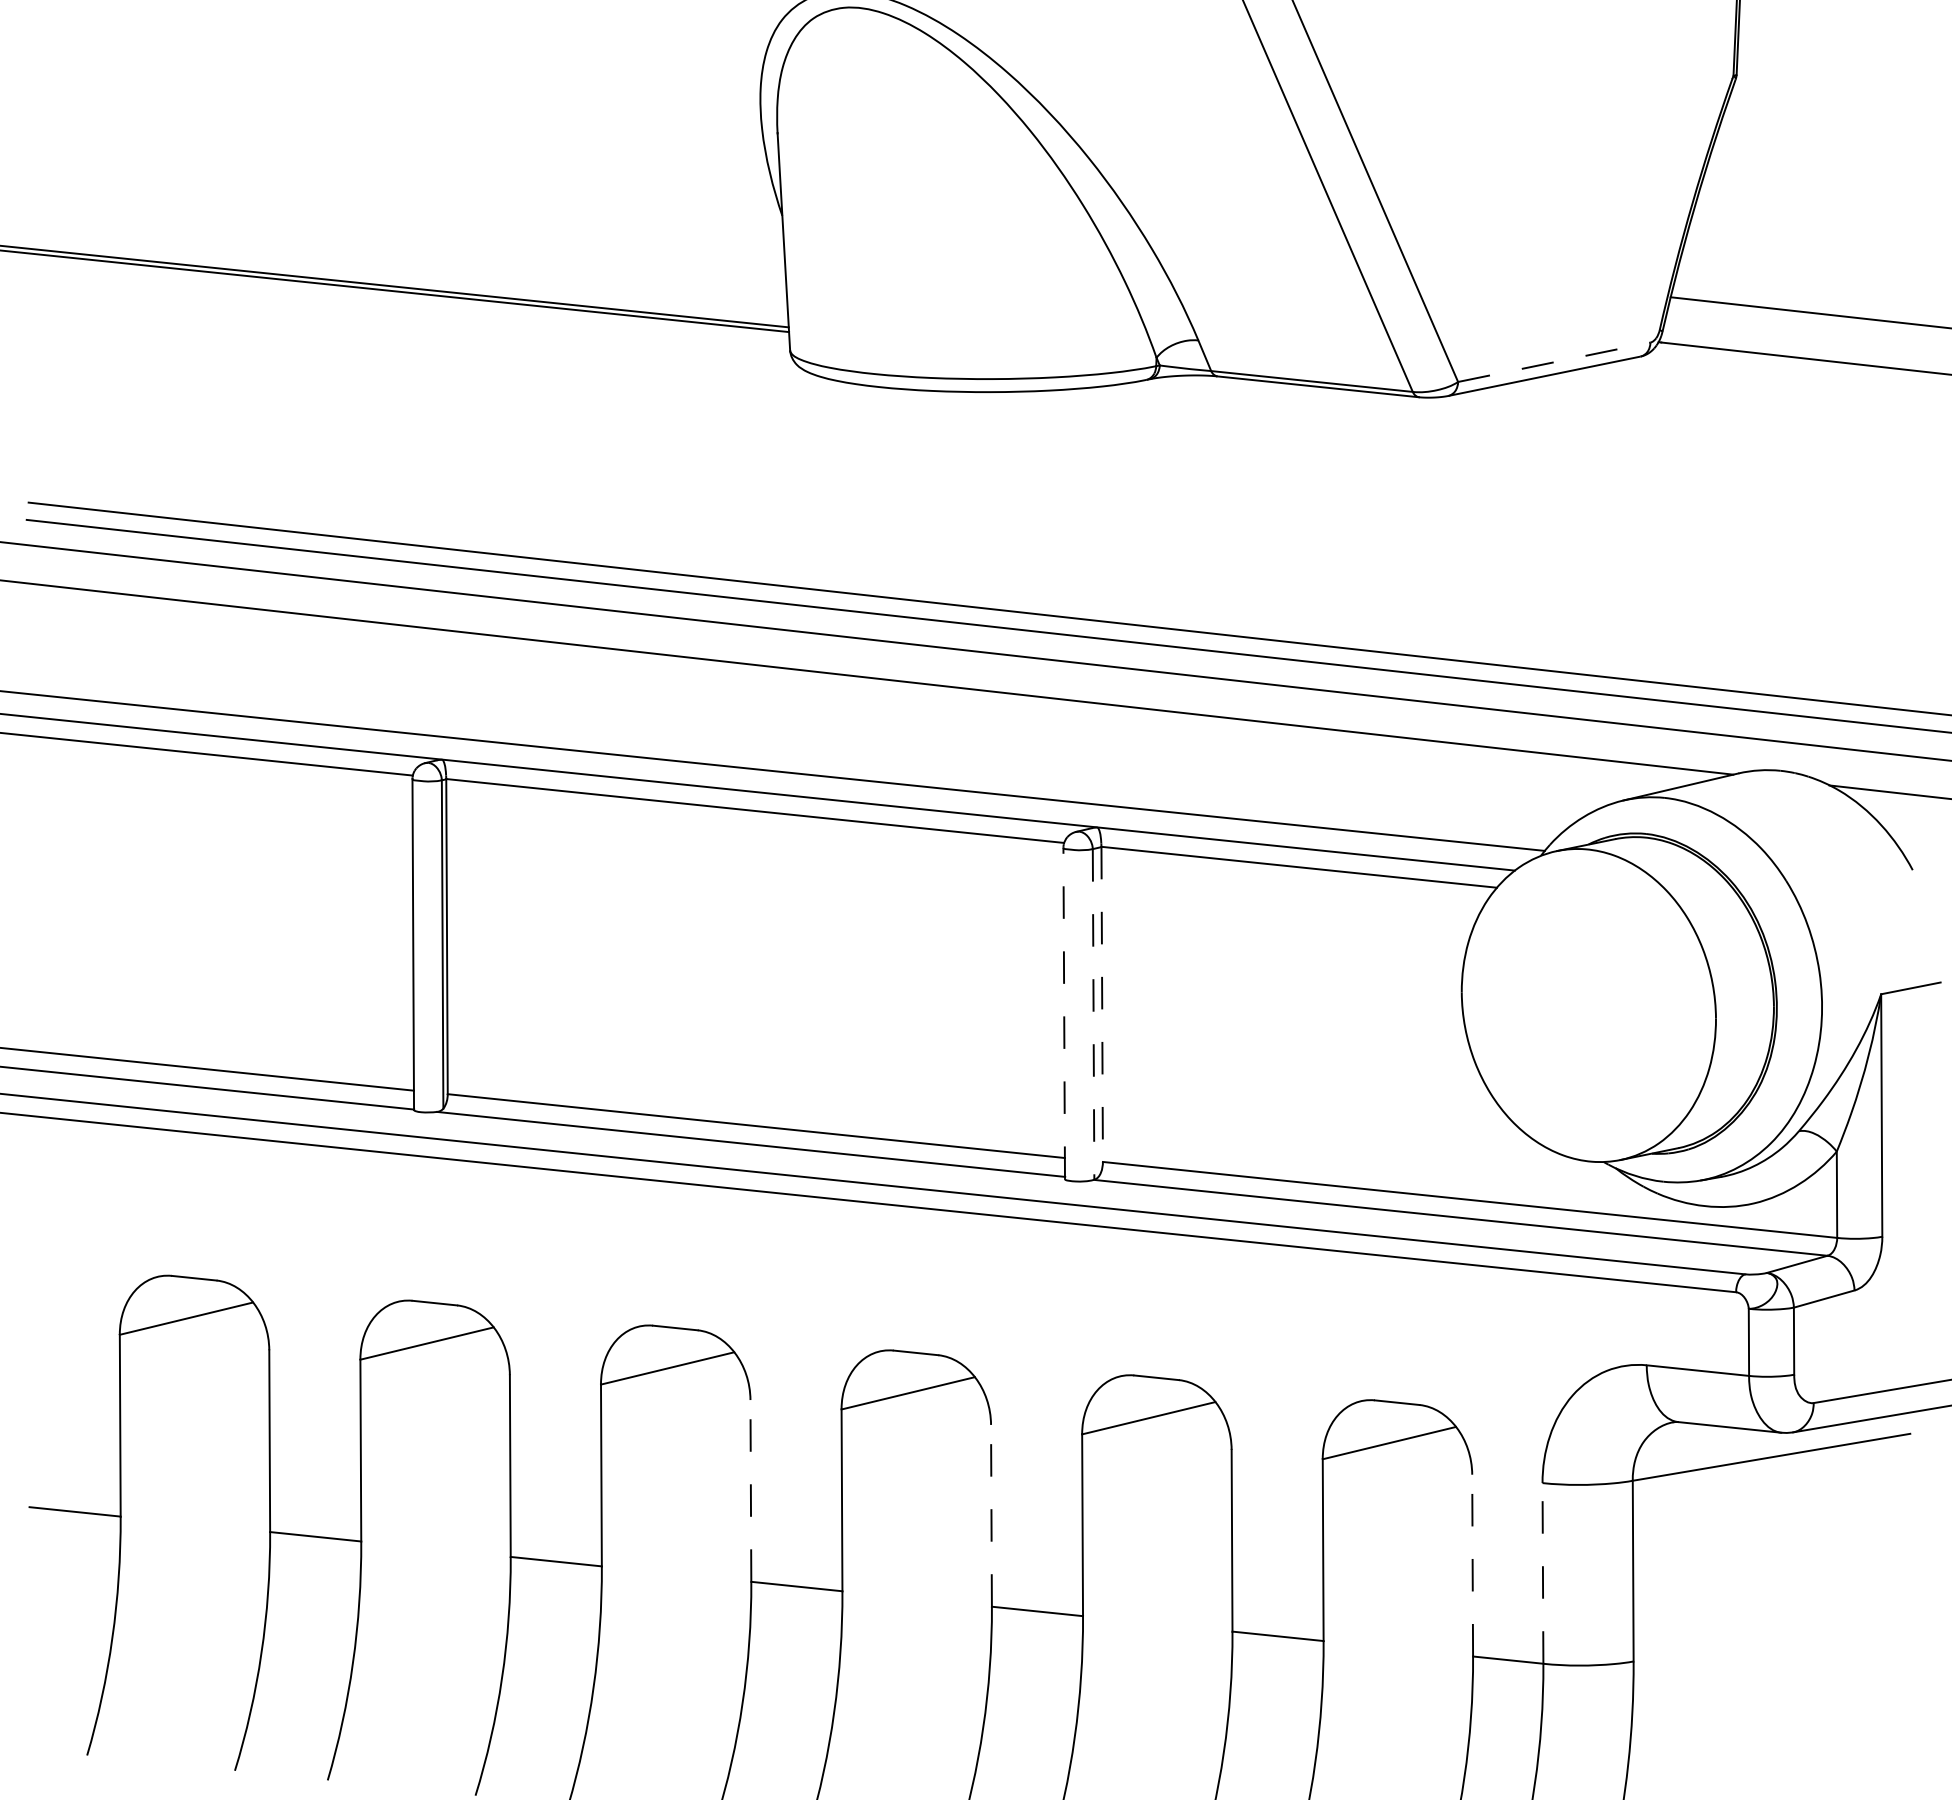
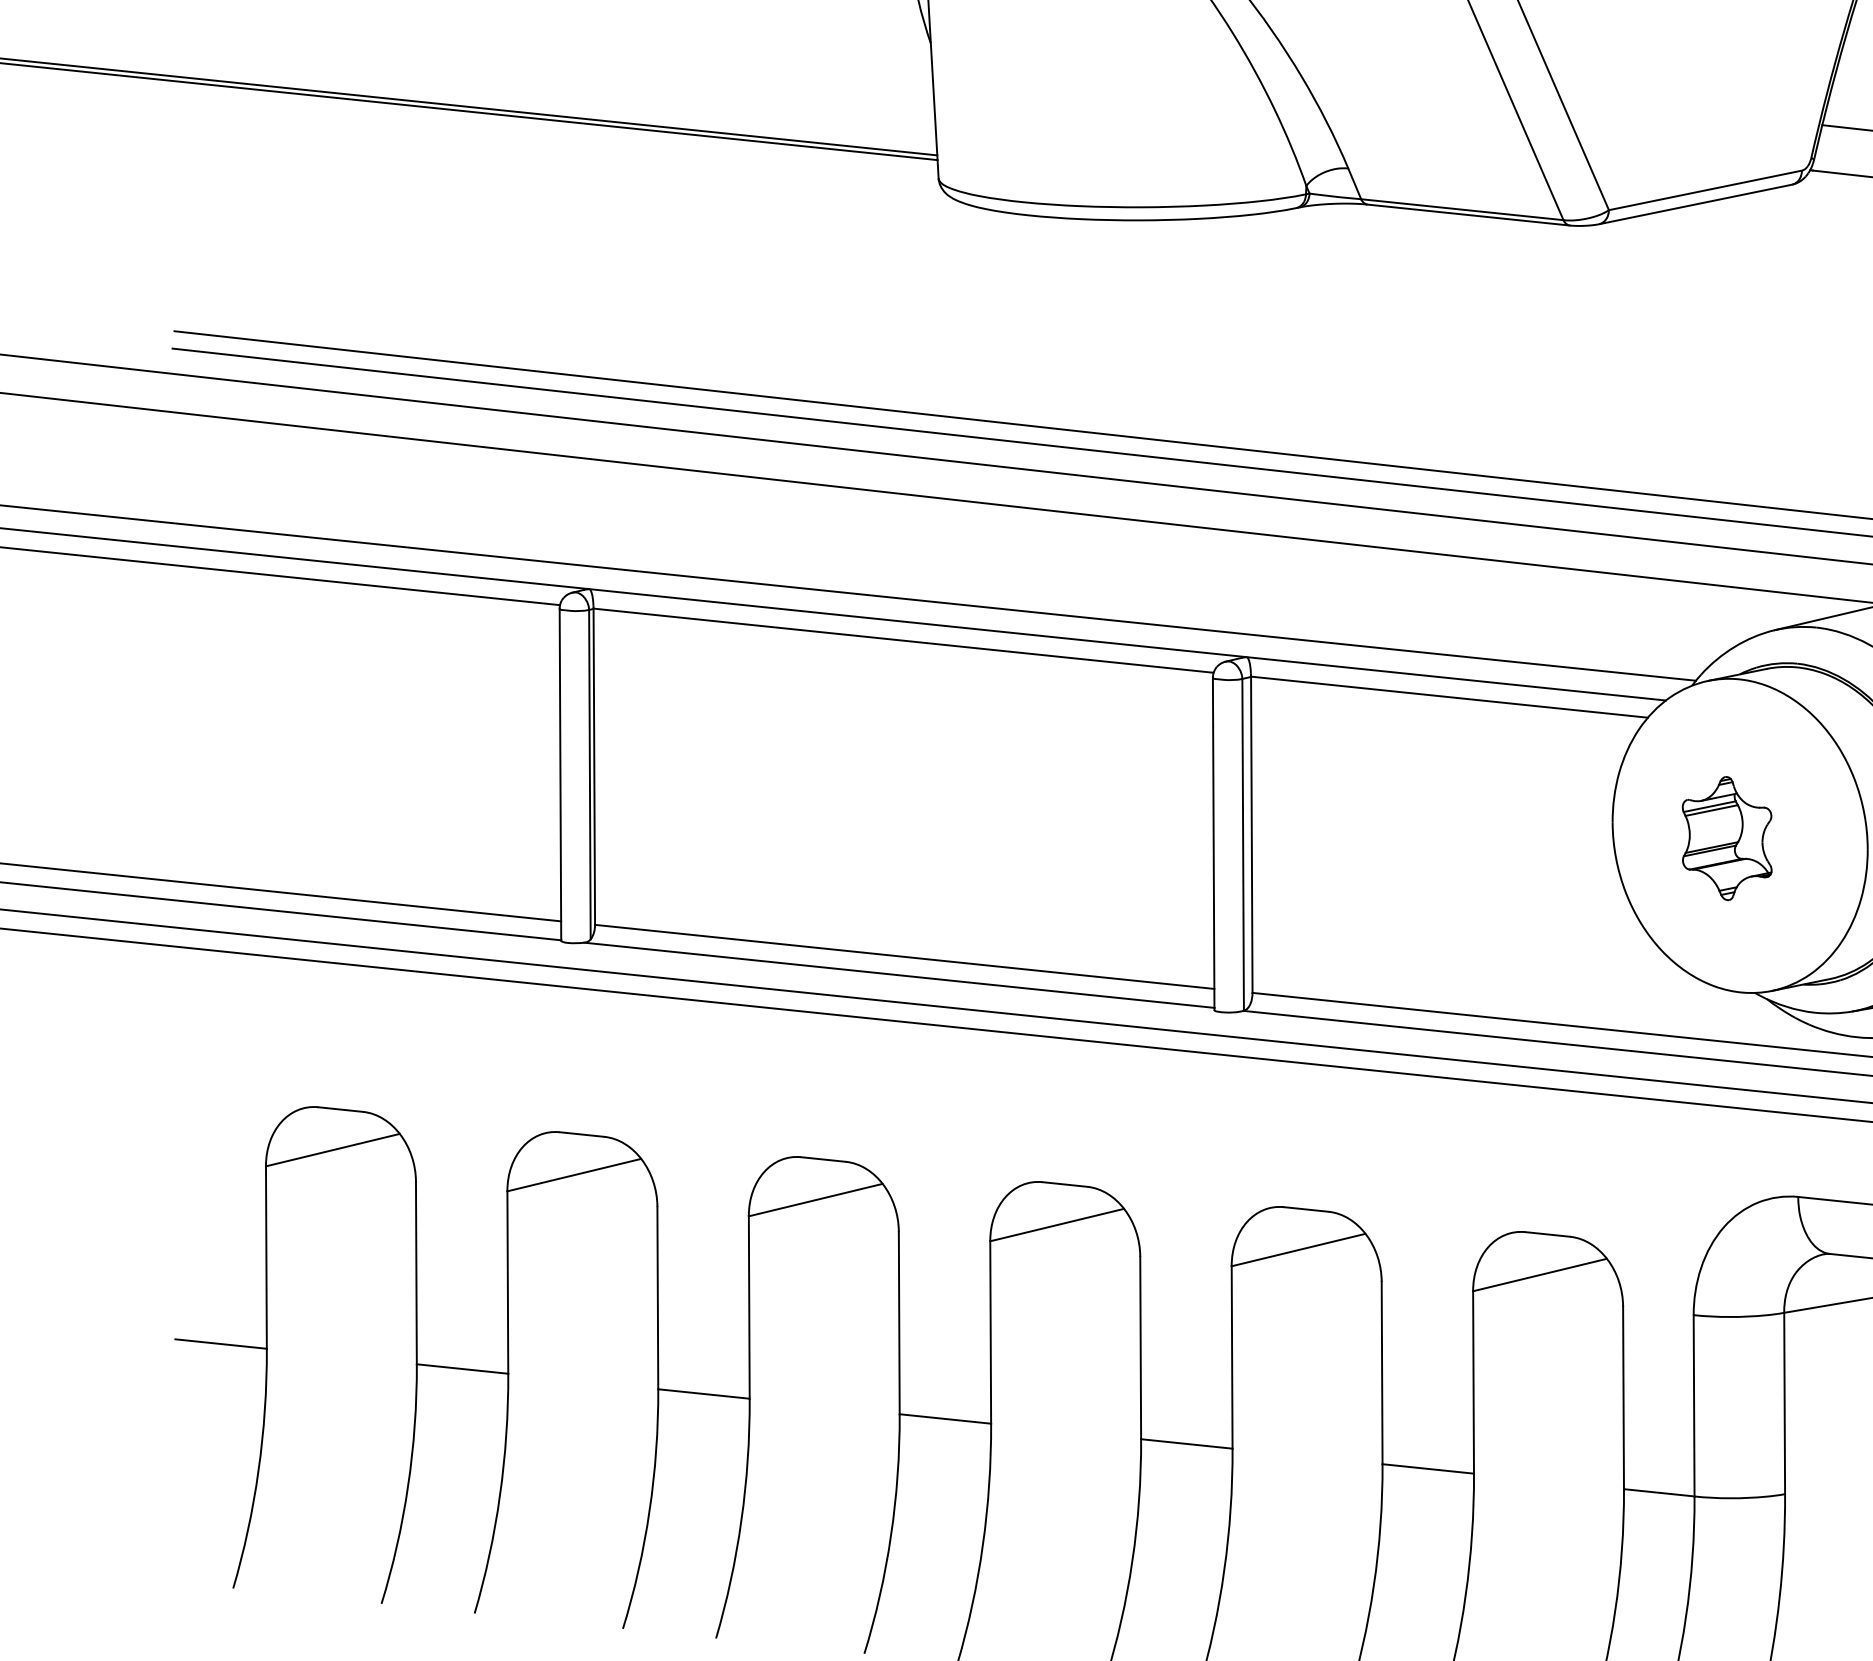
line: (1554, 362) -> (1705, 190), dashed -> solid
line: (1102, 1004) -> (1252, 834), dashed -> solid
part: (1575, 1007) -> (1726, 837), added
line: (1064, 1013) -> (1213, 843), dashed -> solid
line: (1093, 1014) -> (1243, 844), dashed -> solid
line: (750, 1490) -> (898, 1322), dashed -> solid
line: (991, 1515) -> (1140, 1347), dashed -> solid
line: (1472, 1565) -> (1623, 1397), dashed -> solid
line: (1542, 1572) -> (1693, 1404), dashed -> solid

